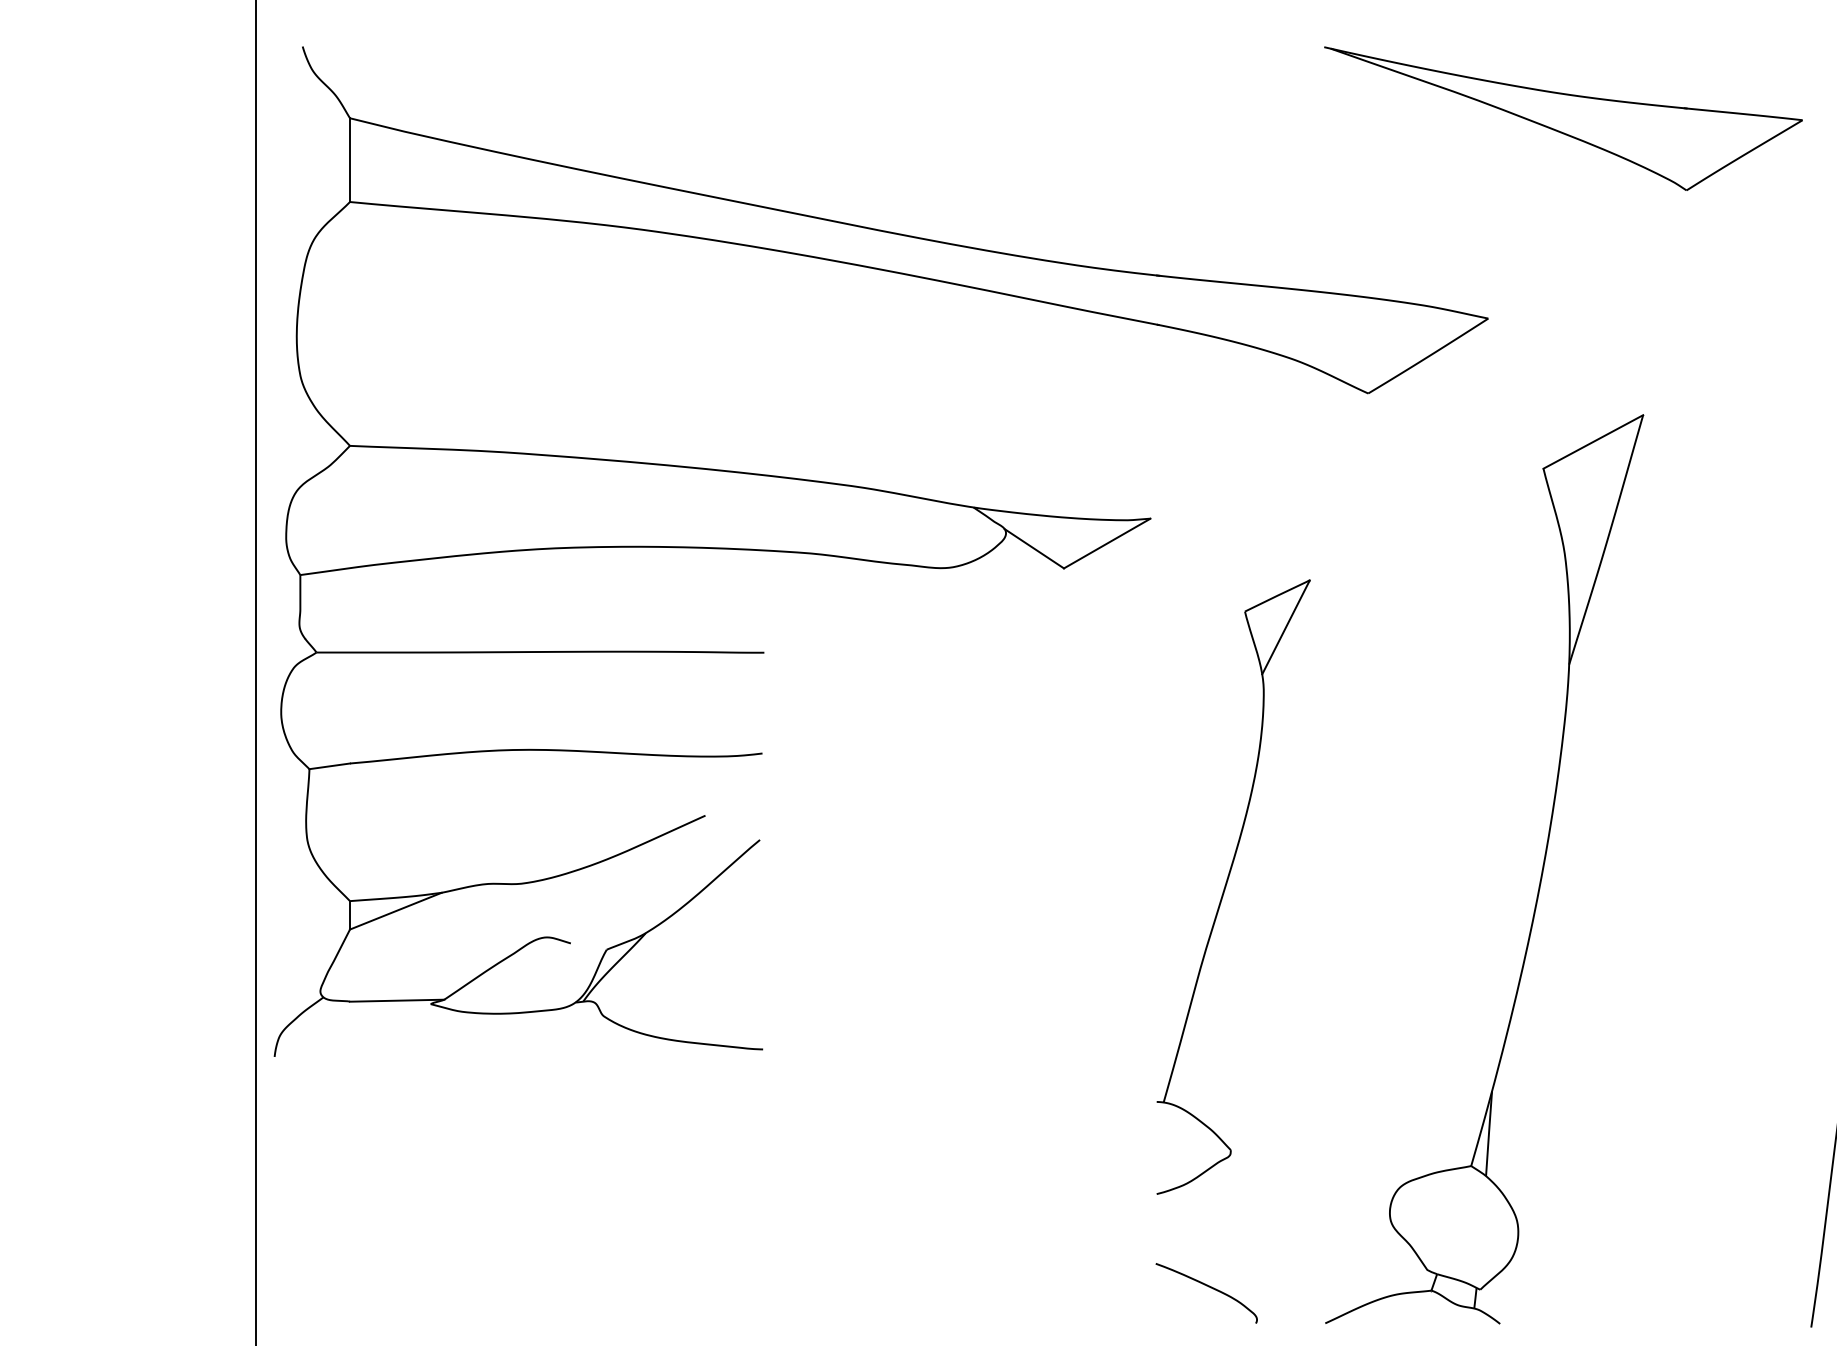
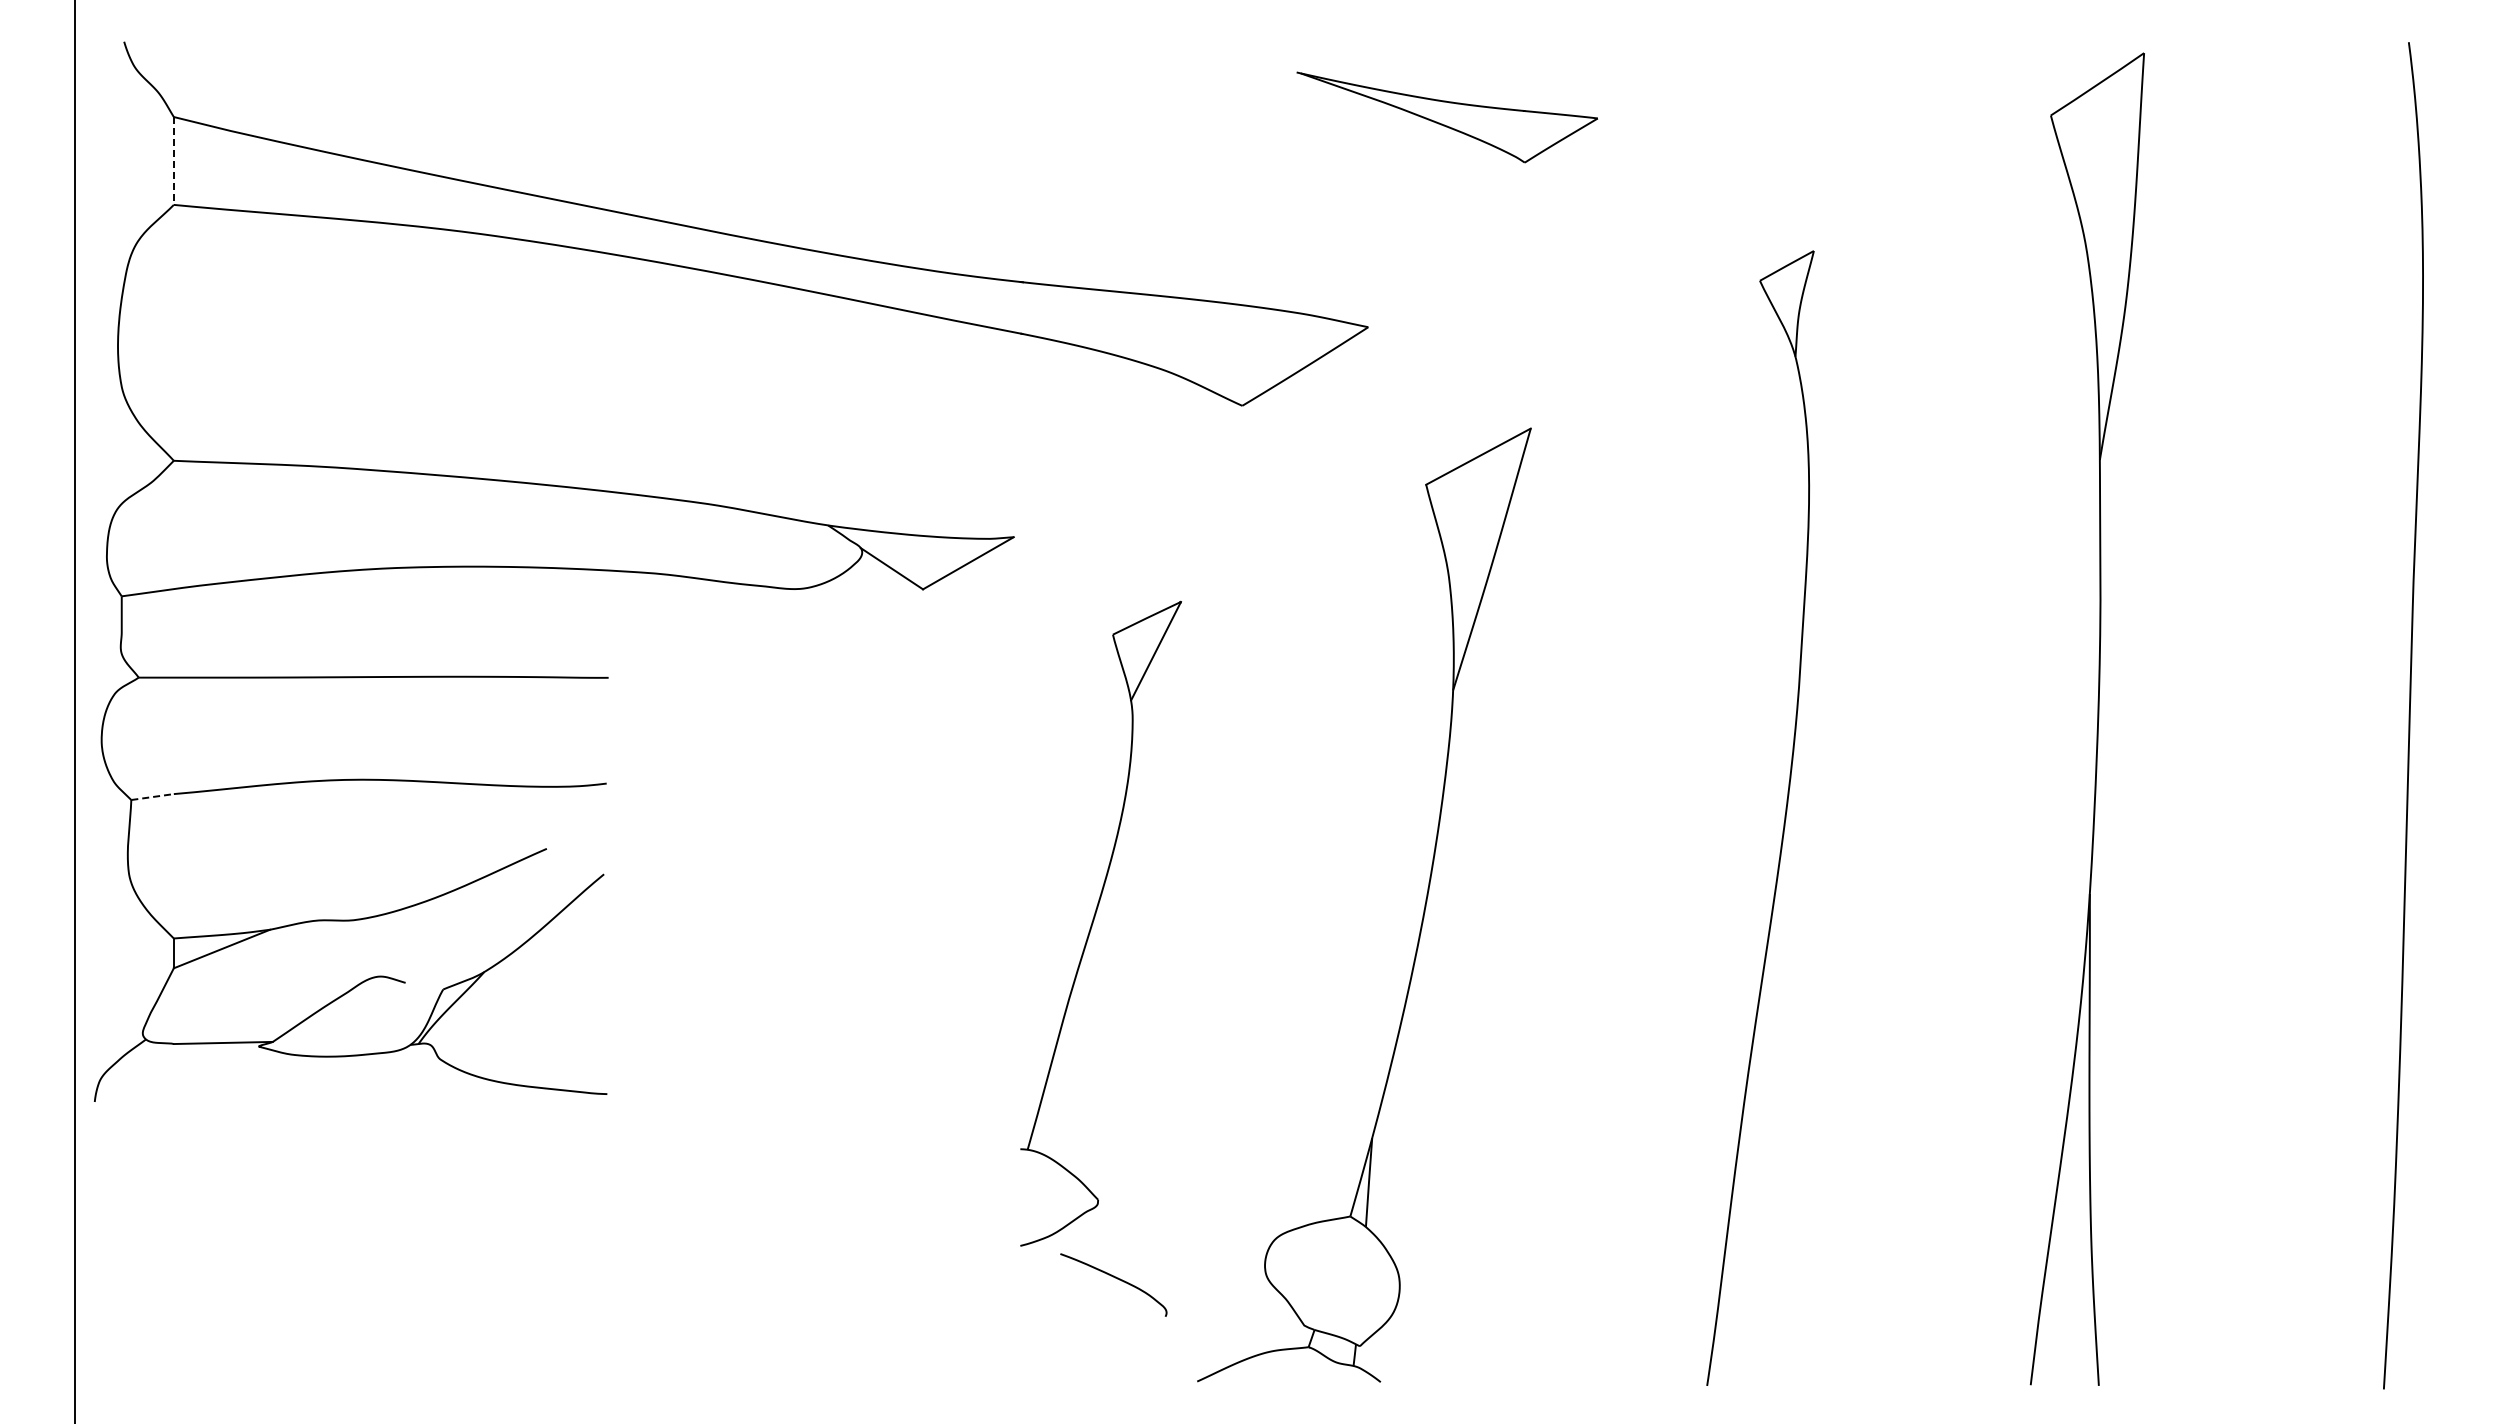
part: (1563, 118) -> (1447, 117), size x0.6
line: (349, 159) -> (173, 160), solid -> dashed
line: (330, 765) -> (153, 796), solid -> dashed
curve: (1208, 1287) -> (1115, 1278), moved

